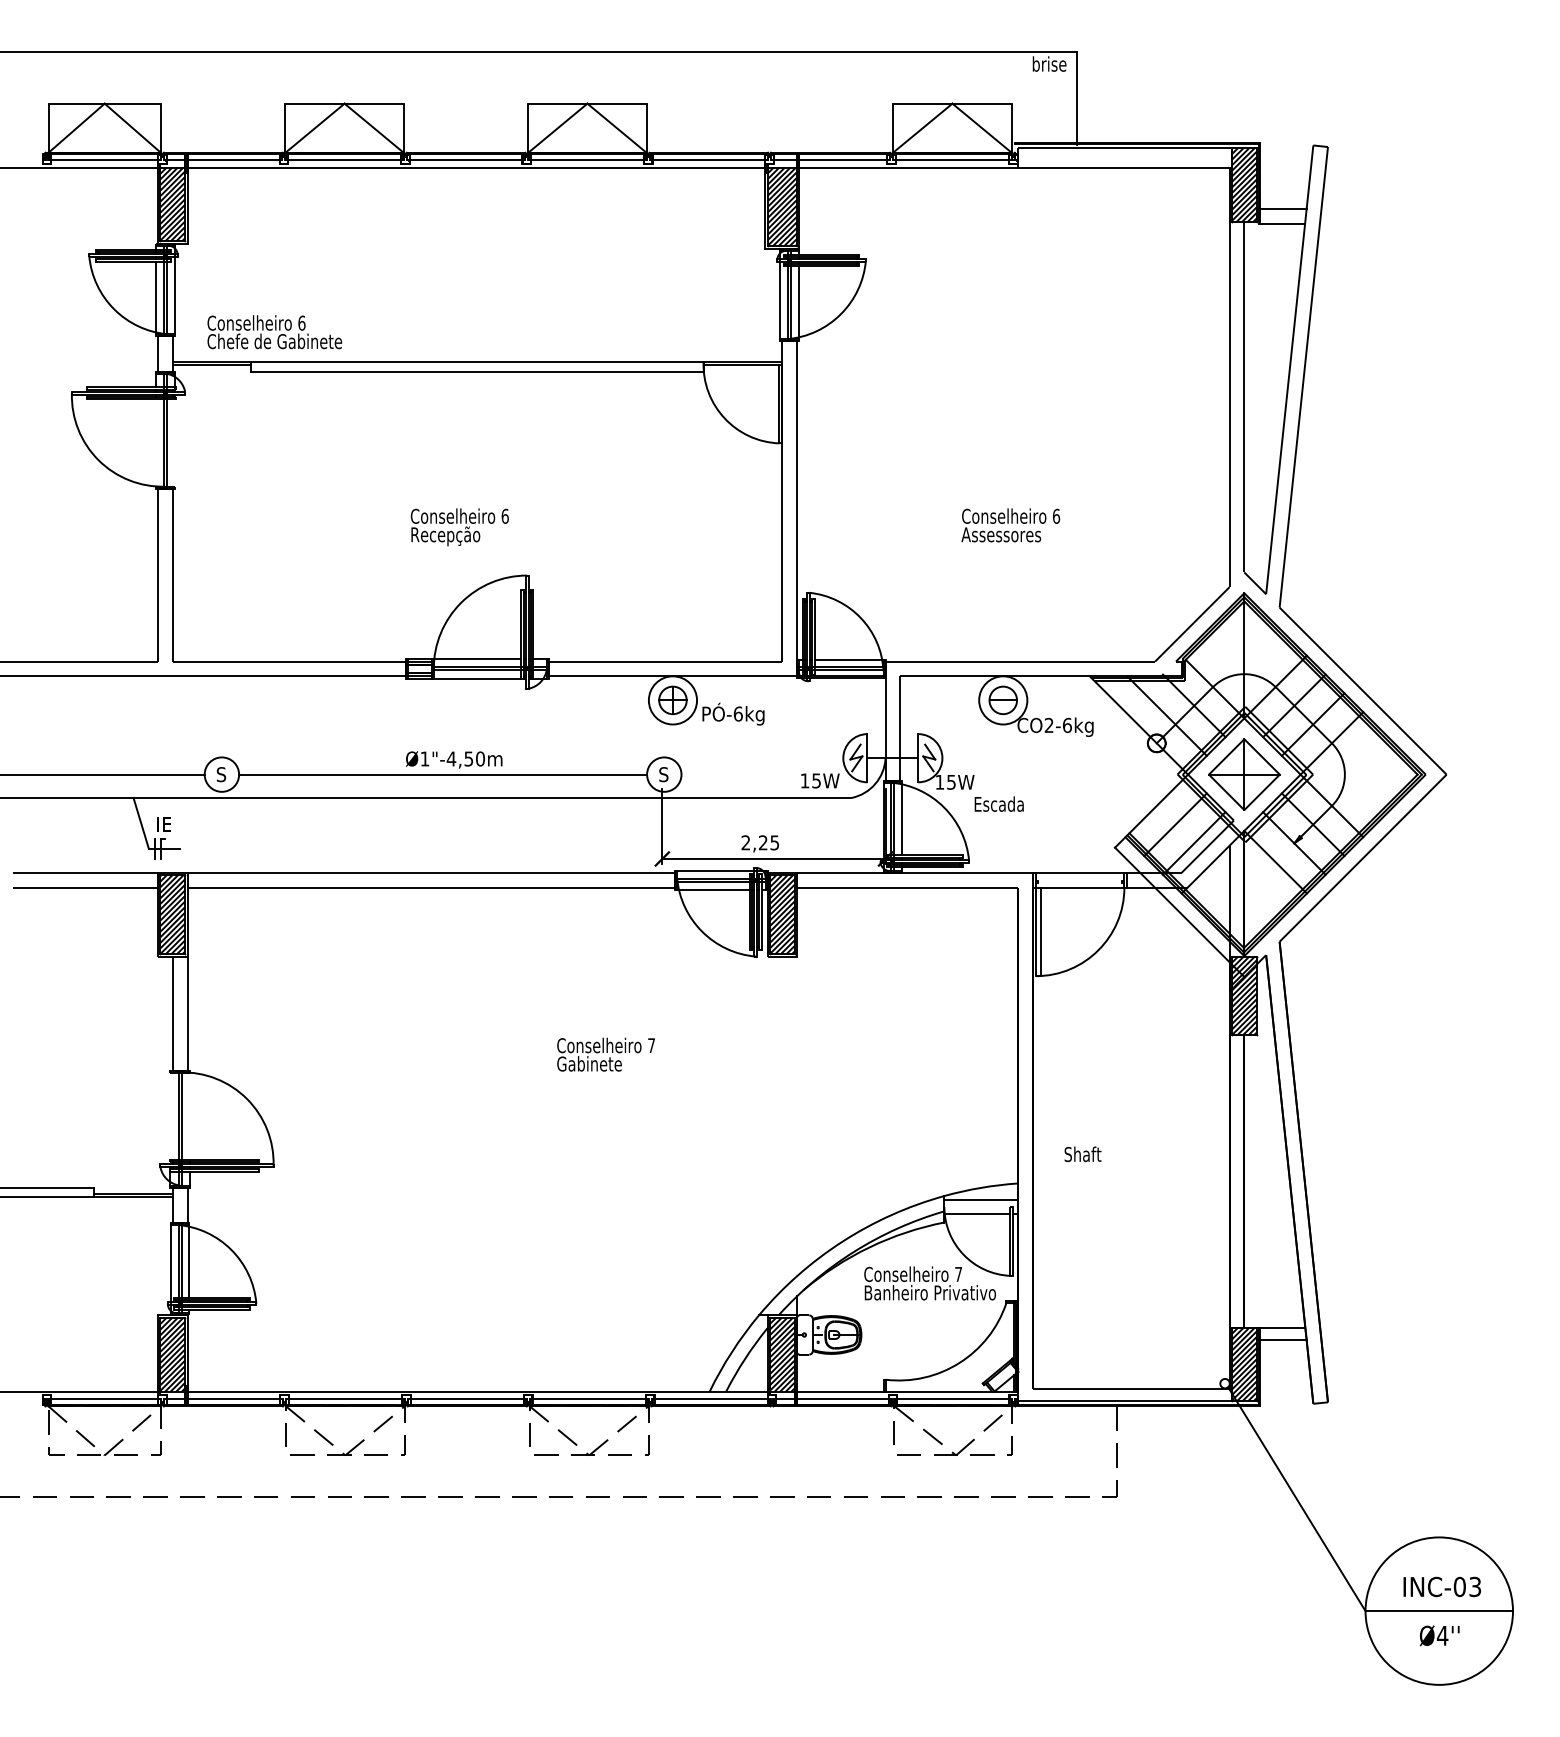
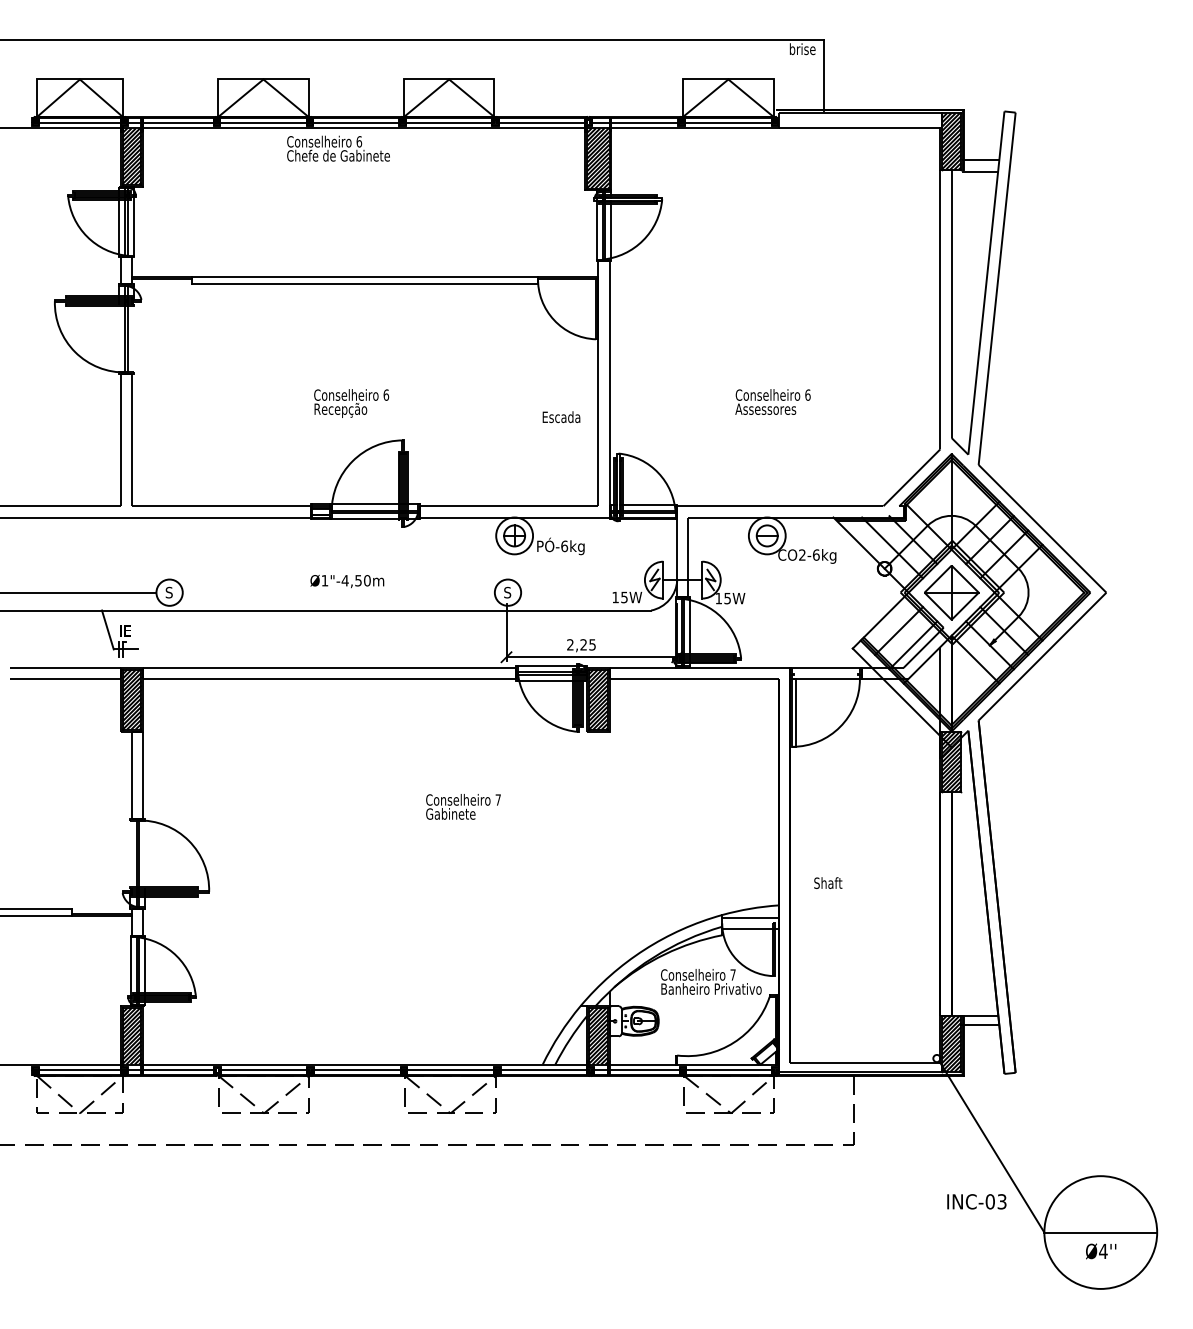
text: (274, 332) -> (338, 148), moved
line: (443, 774) -> (339, 592), removed
text: (998, 803) -> (560, 416), moved
text: (1441, 1586) -> (976, 1201), moved

